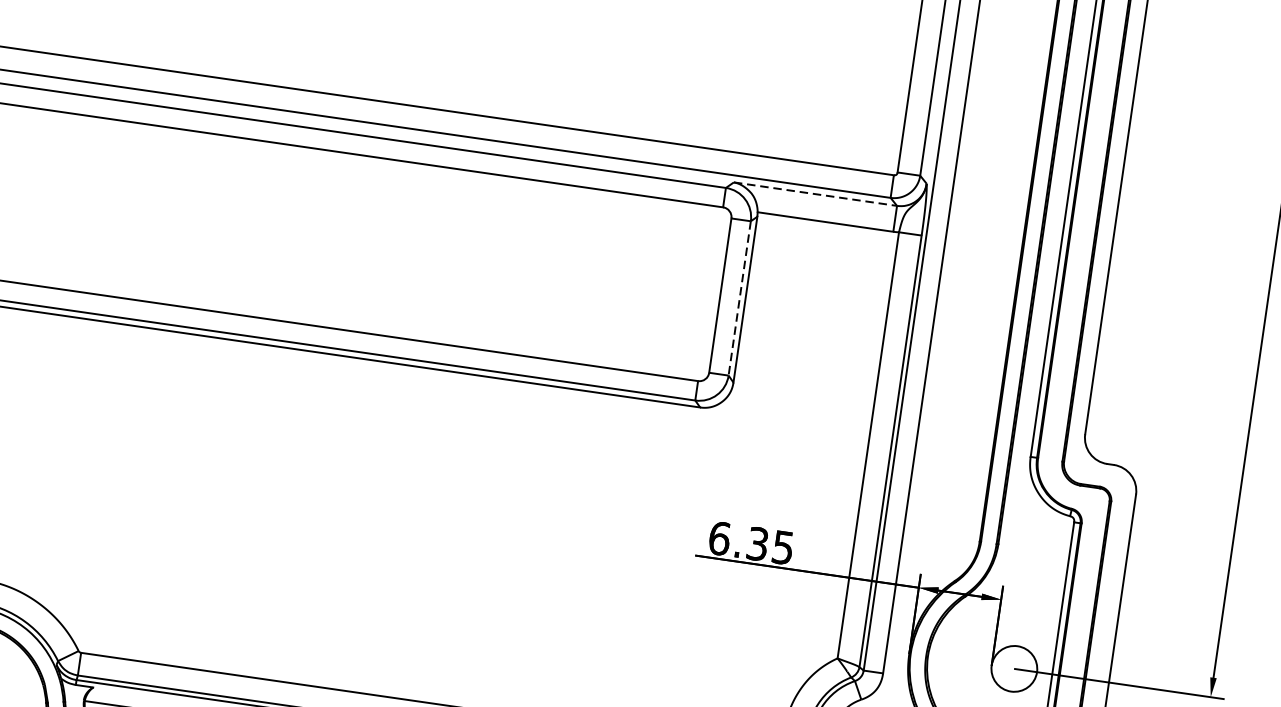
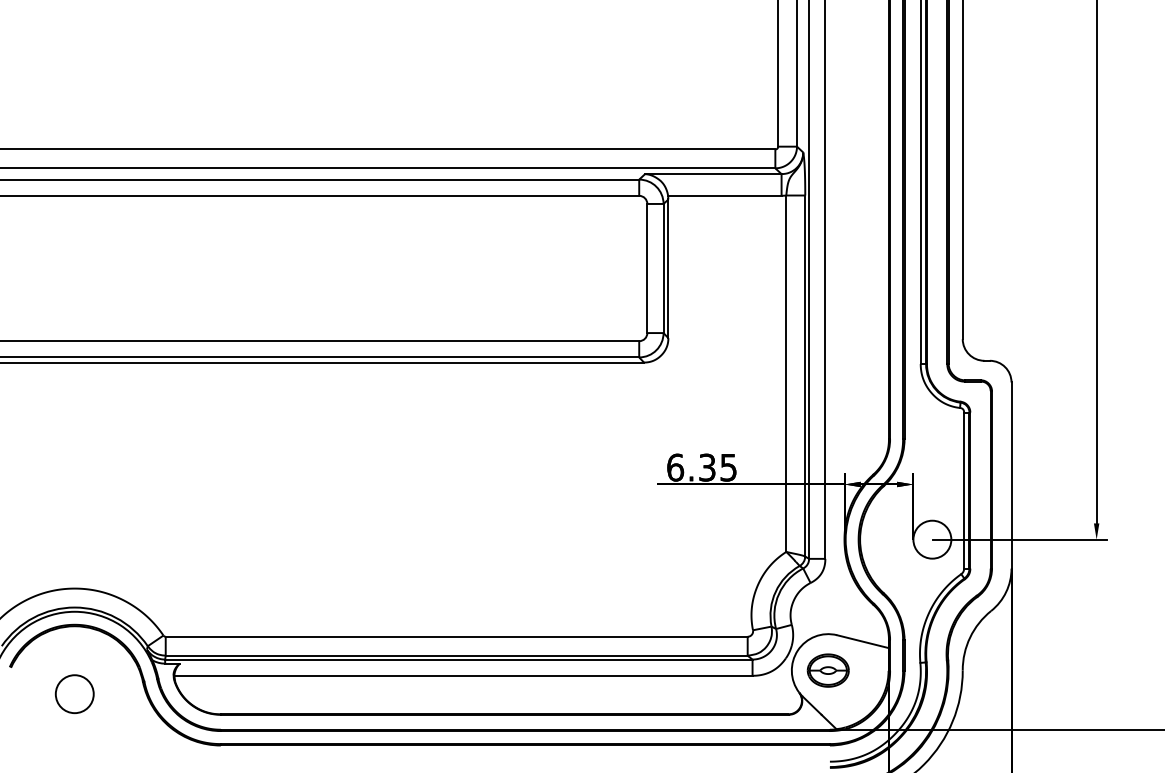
line: (815, 194) -> (713, 174), dashed -> solid
line: (739, 298) -> (663, 268), dashed -> solid

